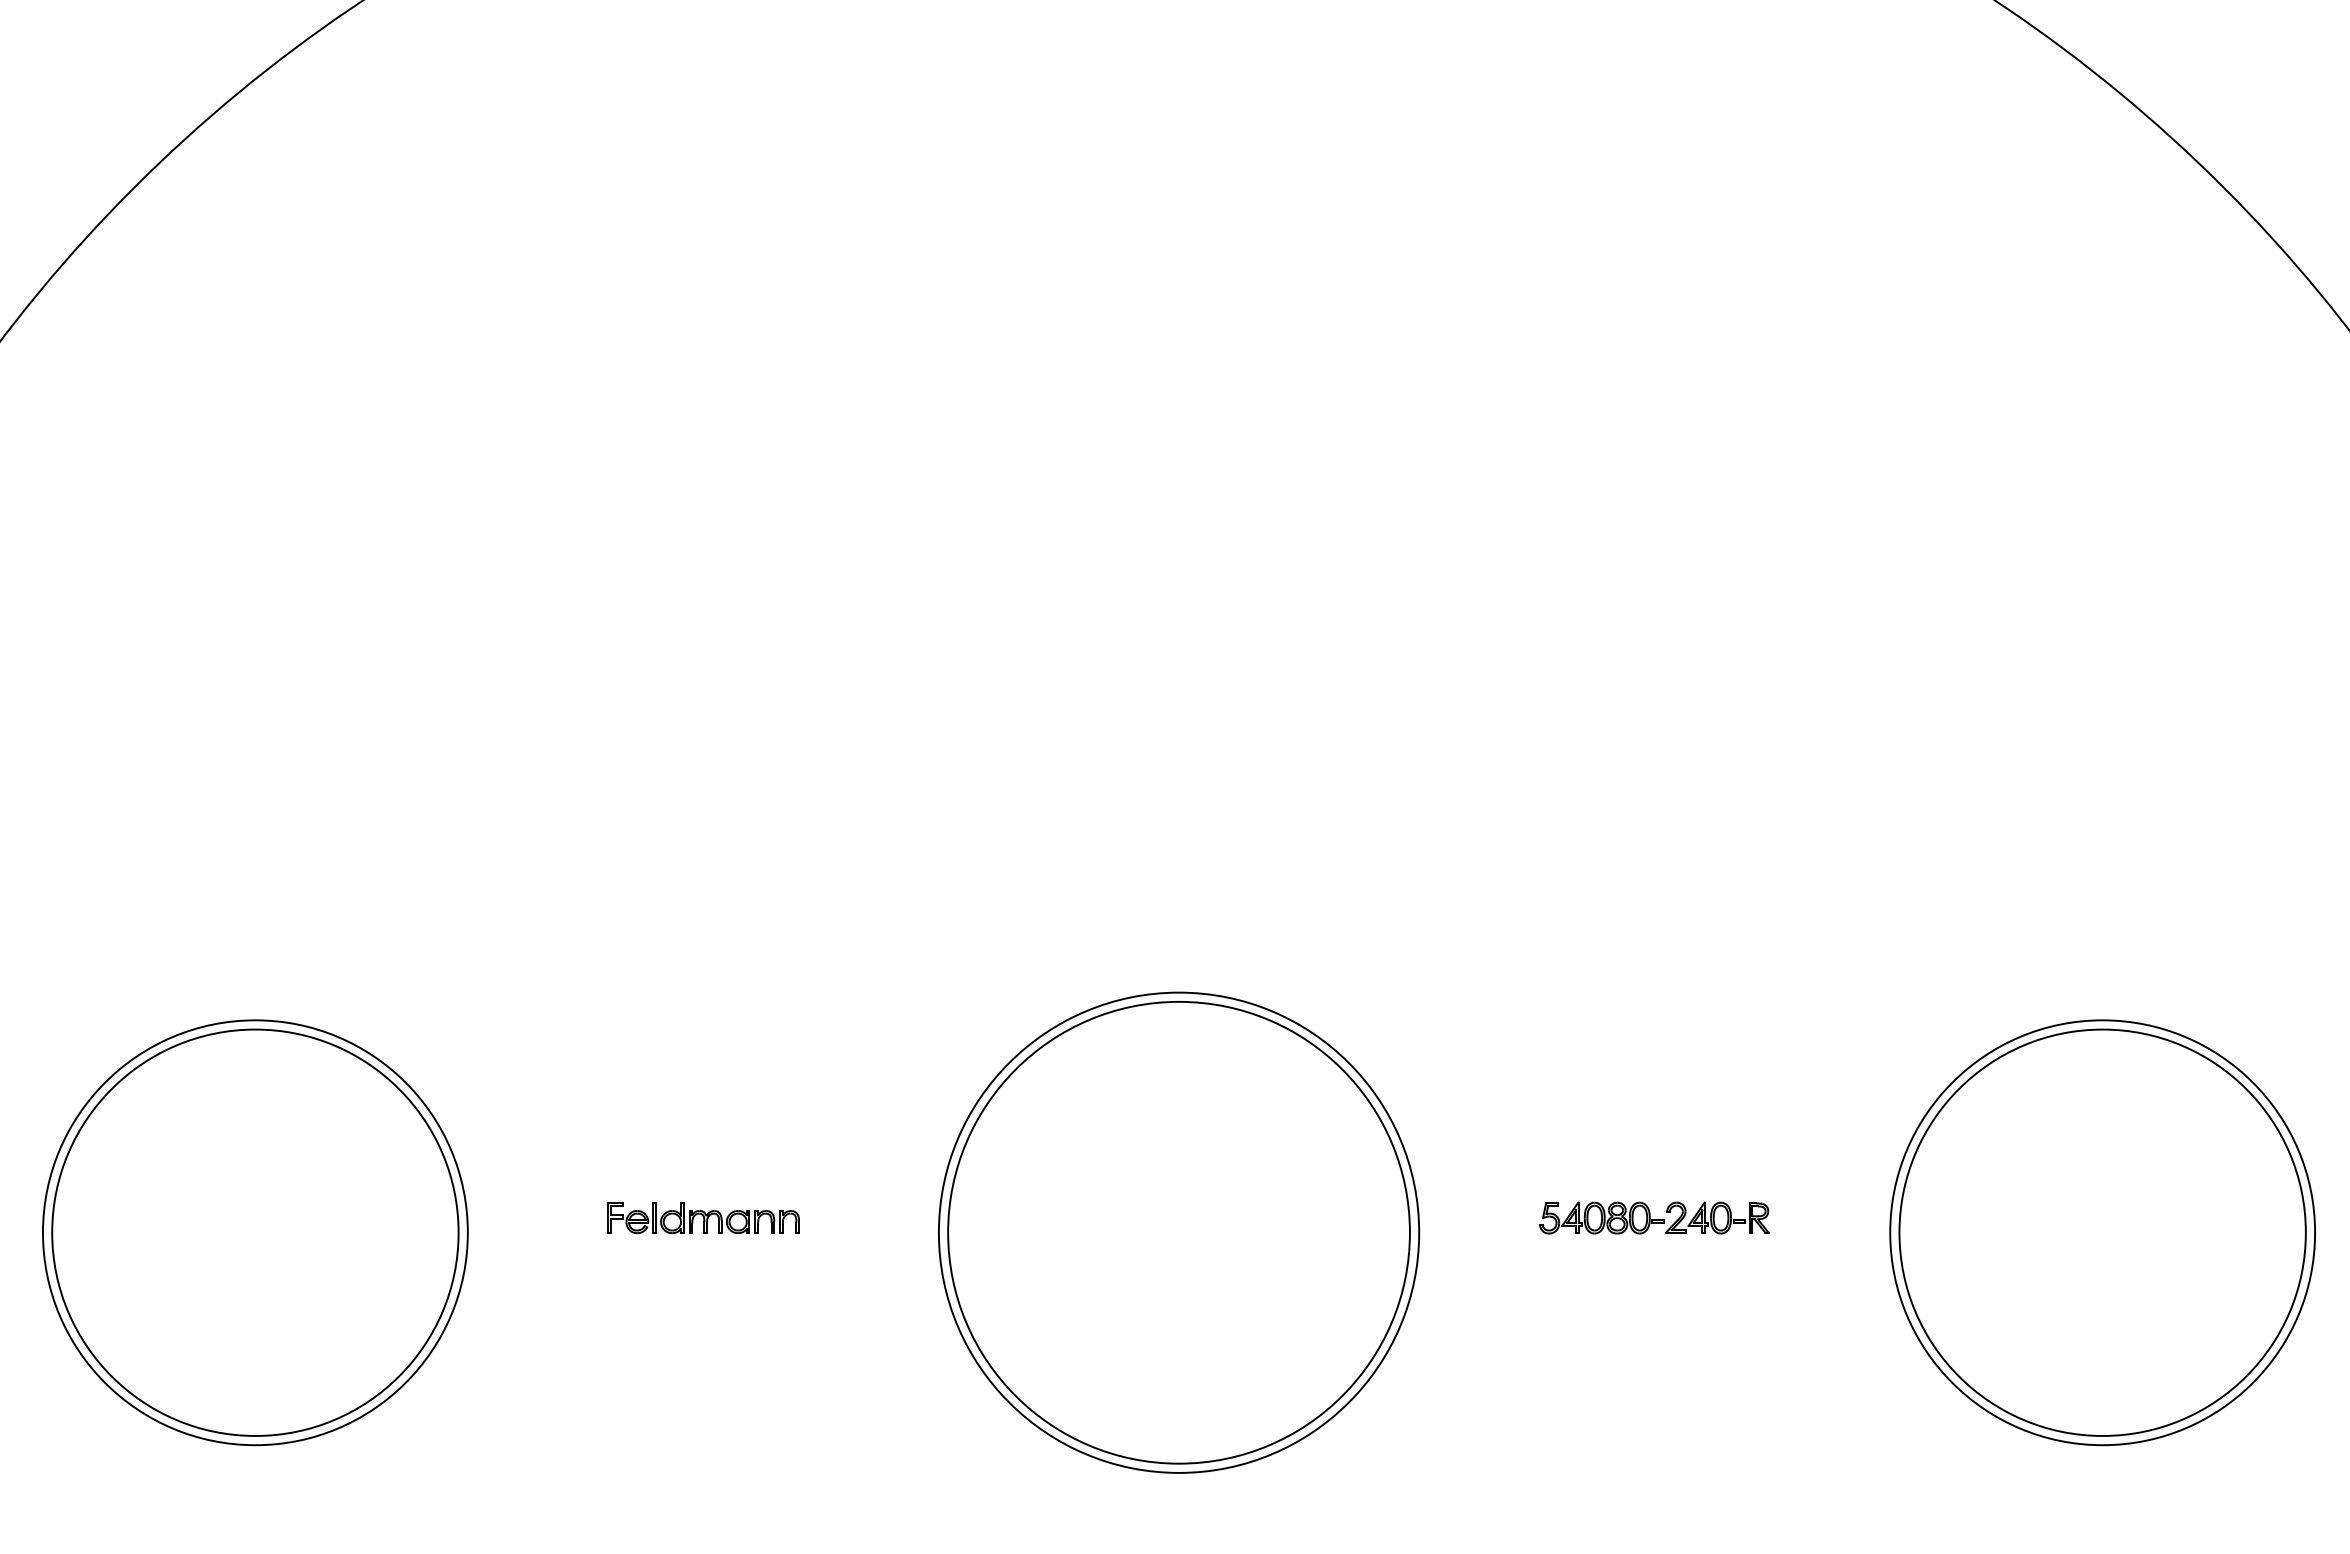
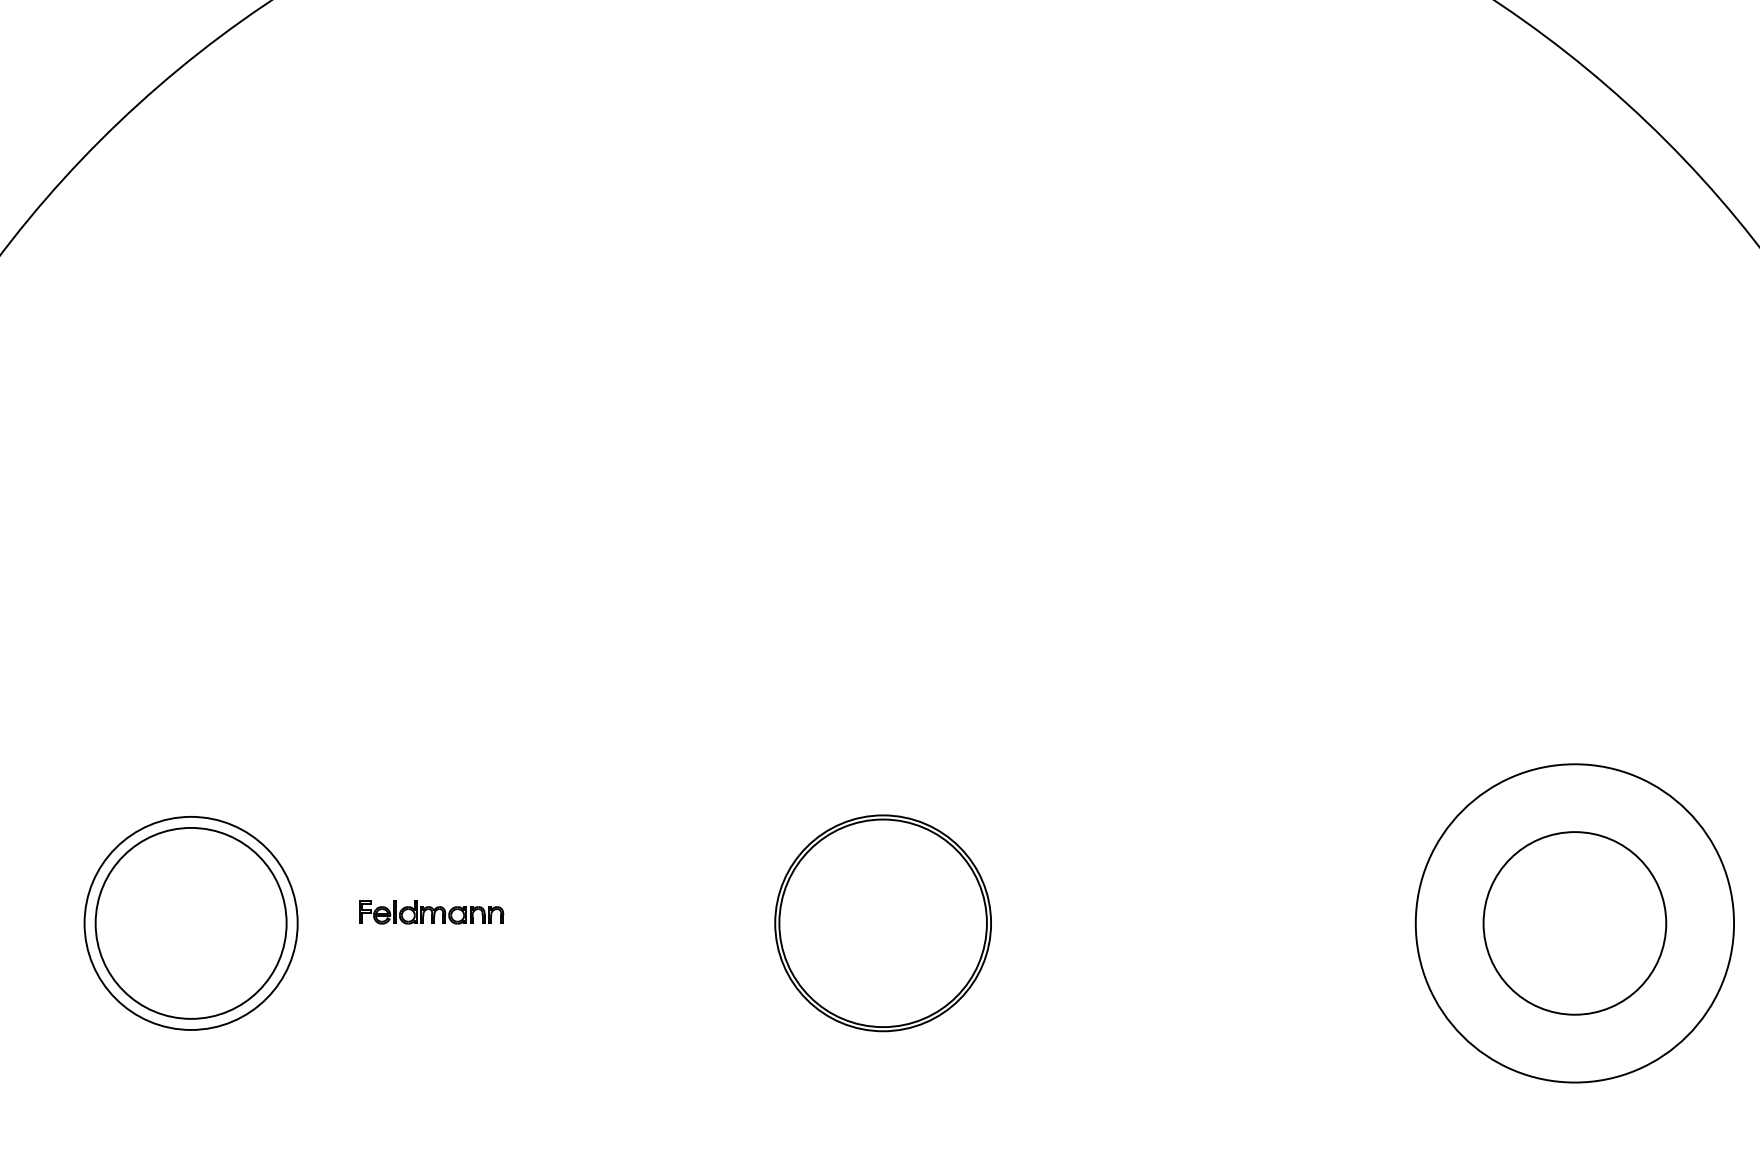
part: (703, 1217) -> (431, 911), moved
part: (1654, 1217) -> (1239, 911), removed
circle: (254, 1232) -> (190, 923), size x0.6
circle: (255, 1232) -> (191, 923), size x0.7
part: (1179, 1232) -> (883, 923), size x0.6
circle: (2102, 1232) -> (1574, 923), size x0.6

